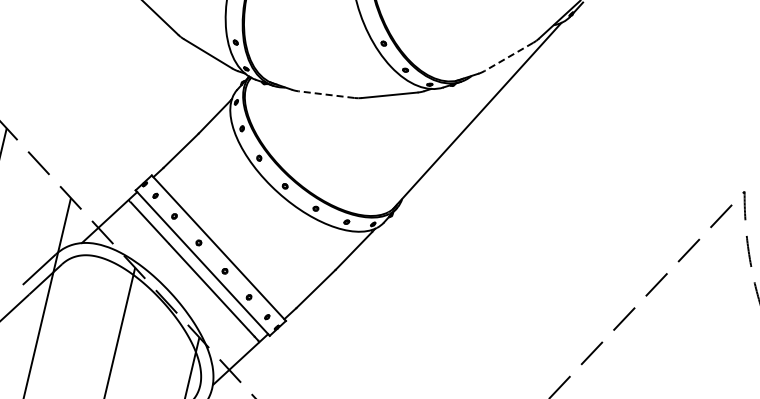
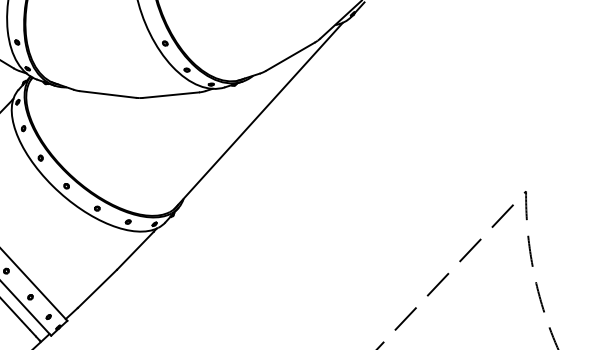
line: (508, 57) -> (289, 57), dashed -> solid
line: (326, 94) -> (107, 94), dashed -> solid

